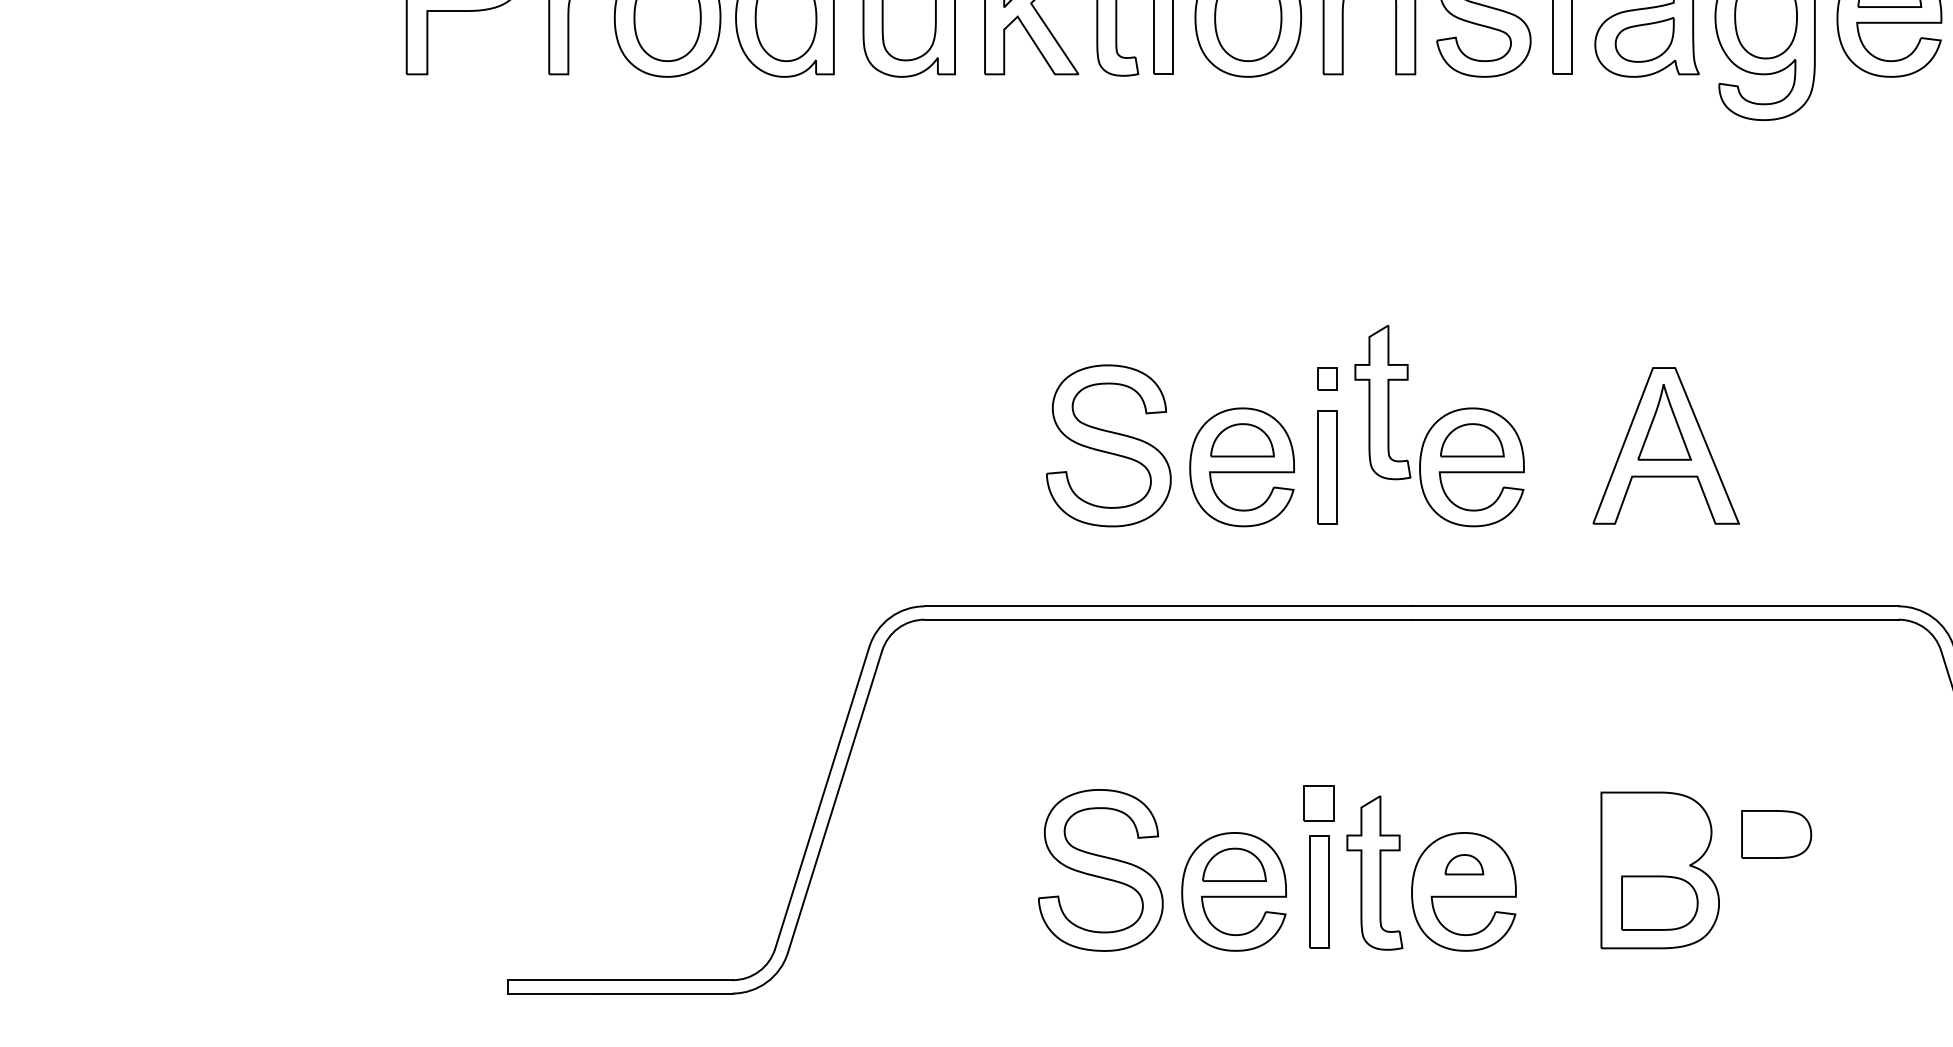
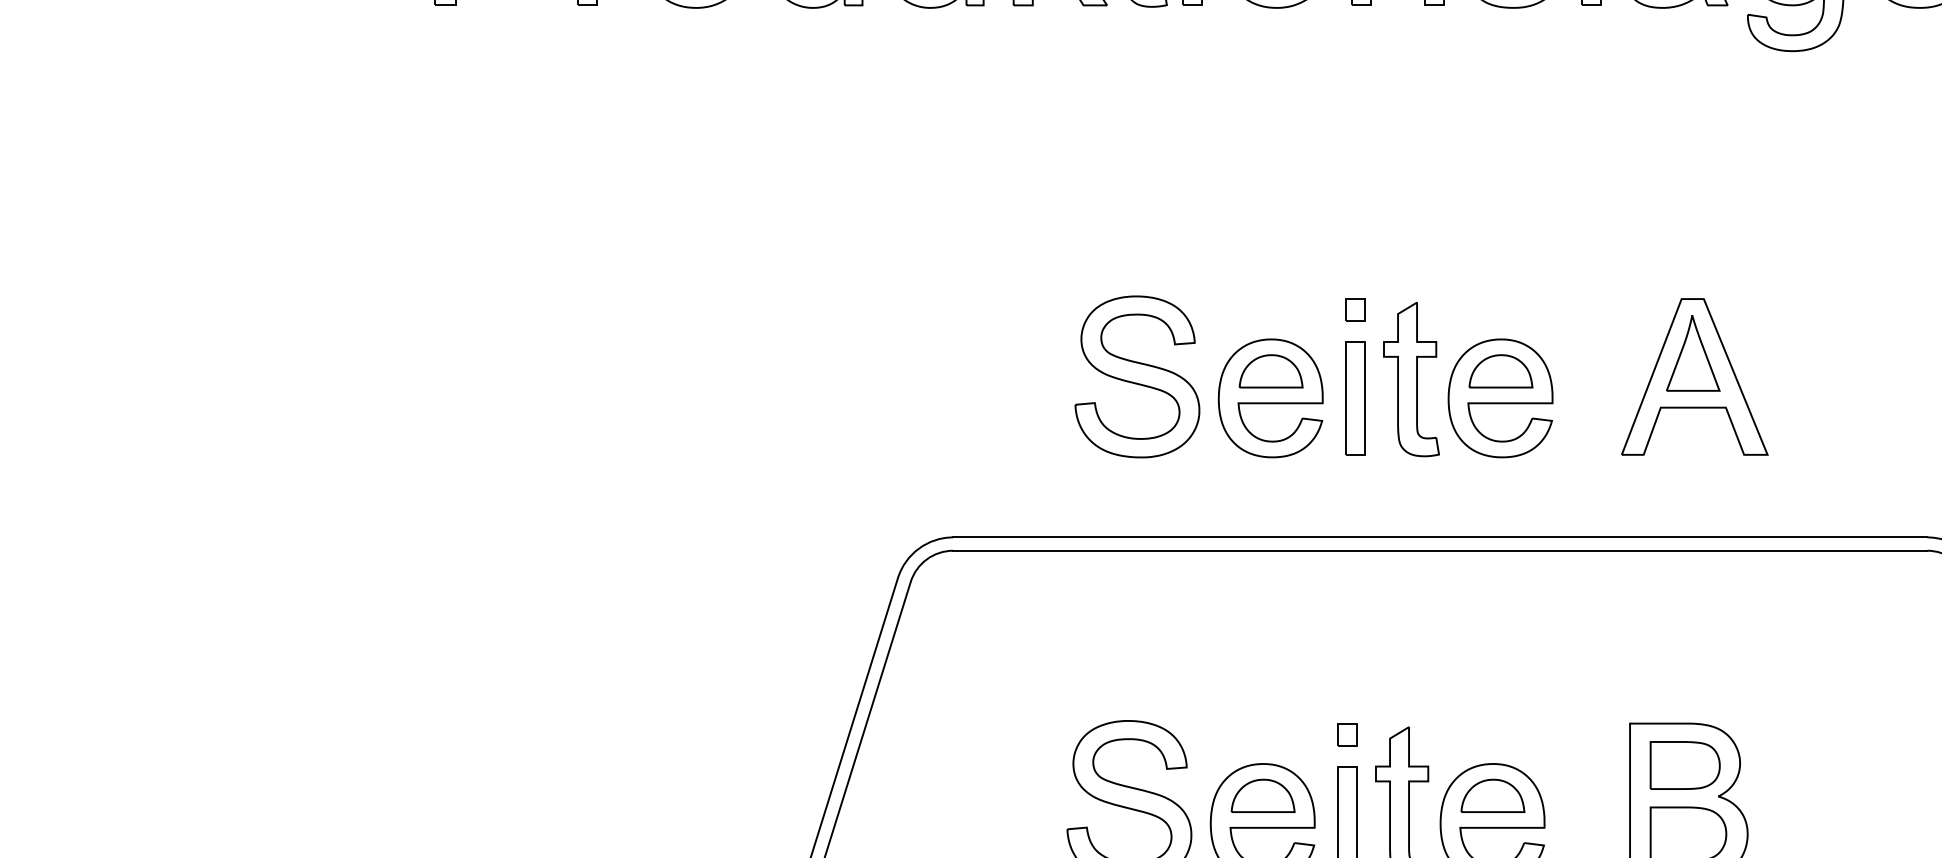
part: (1382, 402) -> (1411, 379), moved
part: (1319, 803) -> (1348, 734), size x0.62
part: (1776, 834) -> (1685, 765), moved
part: (1464, 864) -> (1493, 795), size x1.67

